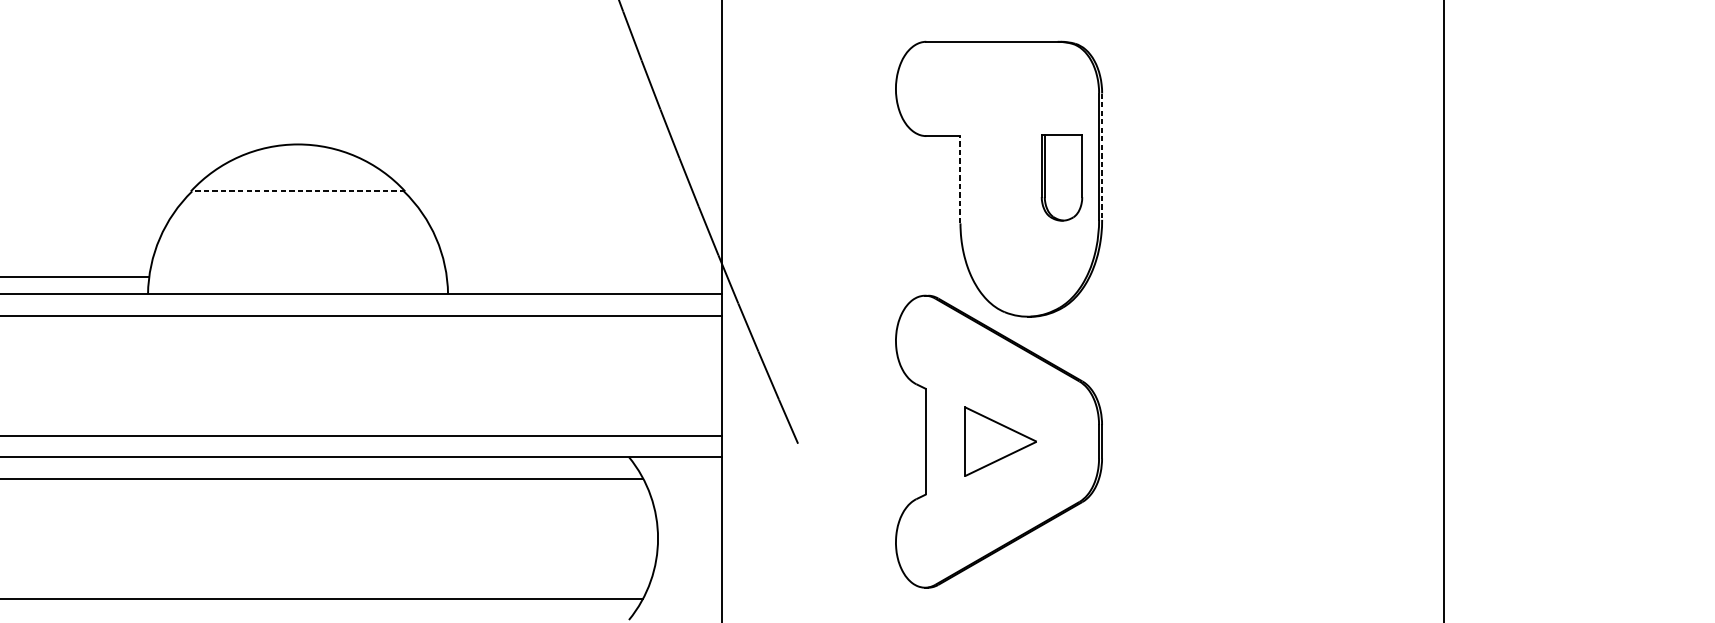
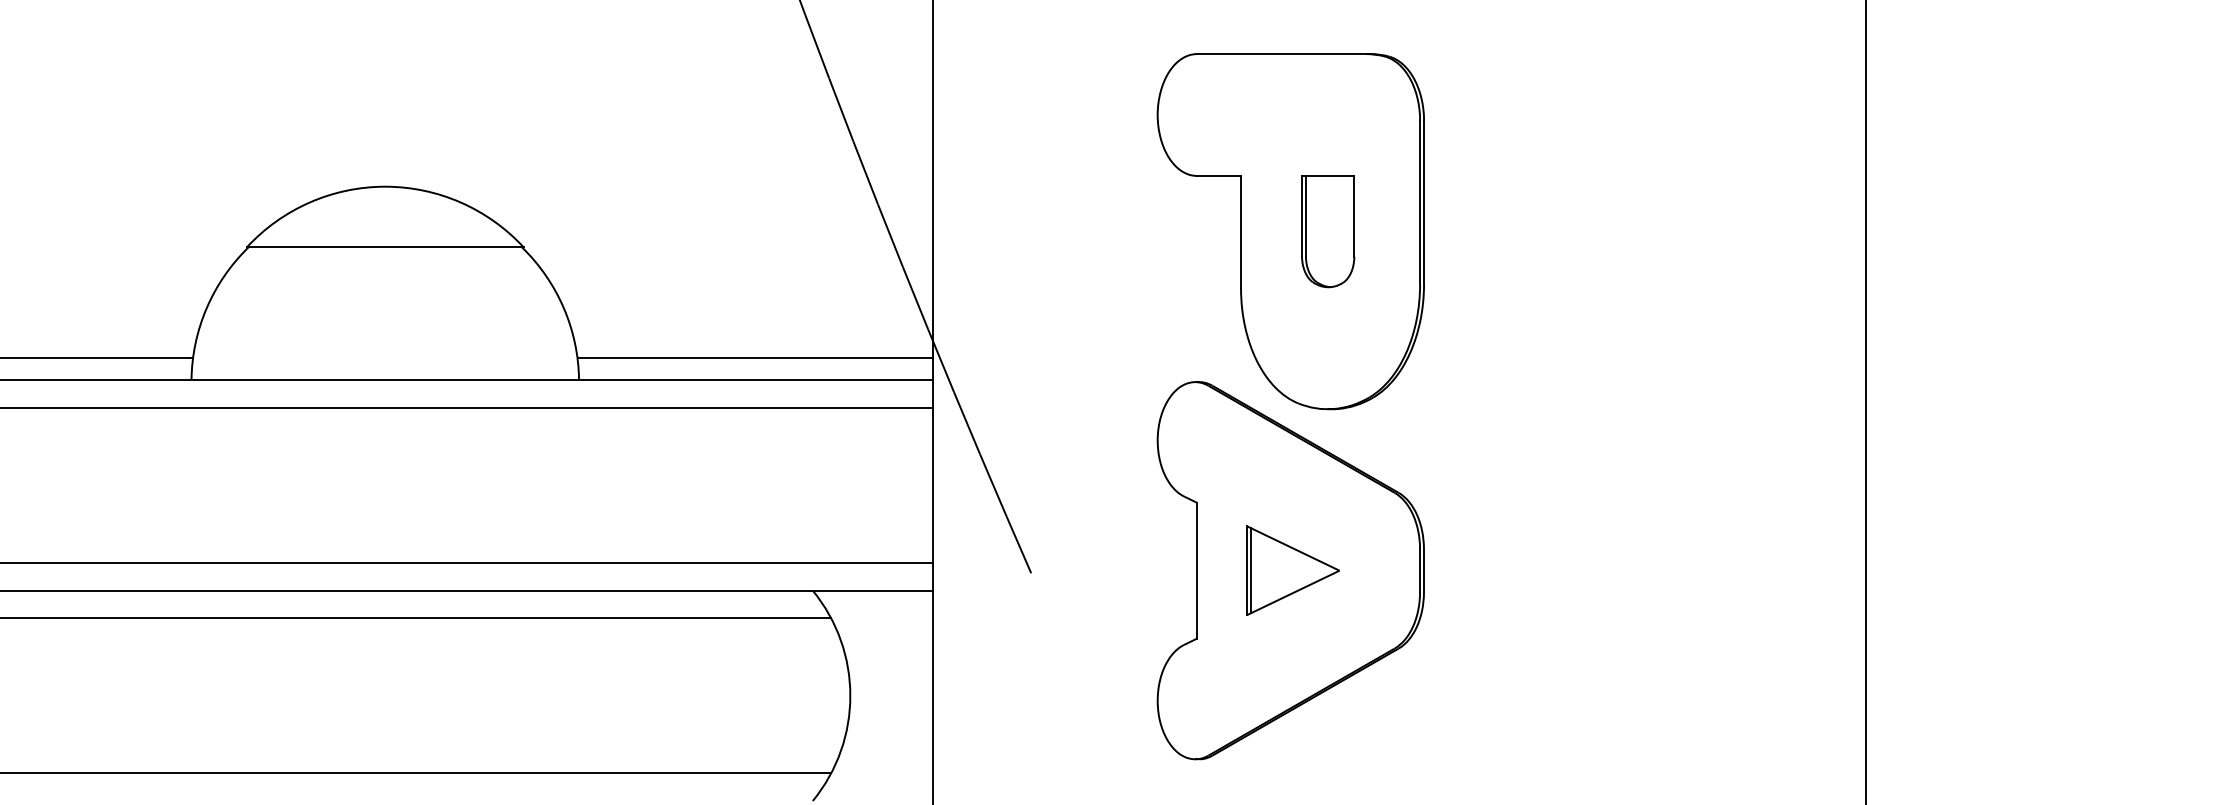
line: (1102, 156) -> (1424, 202), dashed -> solid
part: (1062, 177) -> (1328, 231), moved
line: (960, 179) -> (1241, 231), dashed -> solid
line: (297, 191) -> (384, 247), dashed -> solid
line: (584, 277) -> (755, 358), added
line: (968, 441) -> (1251, 570), added

